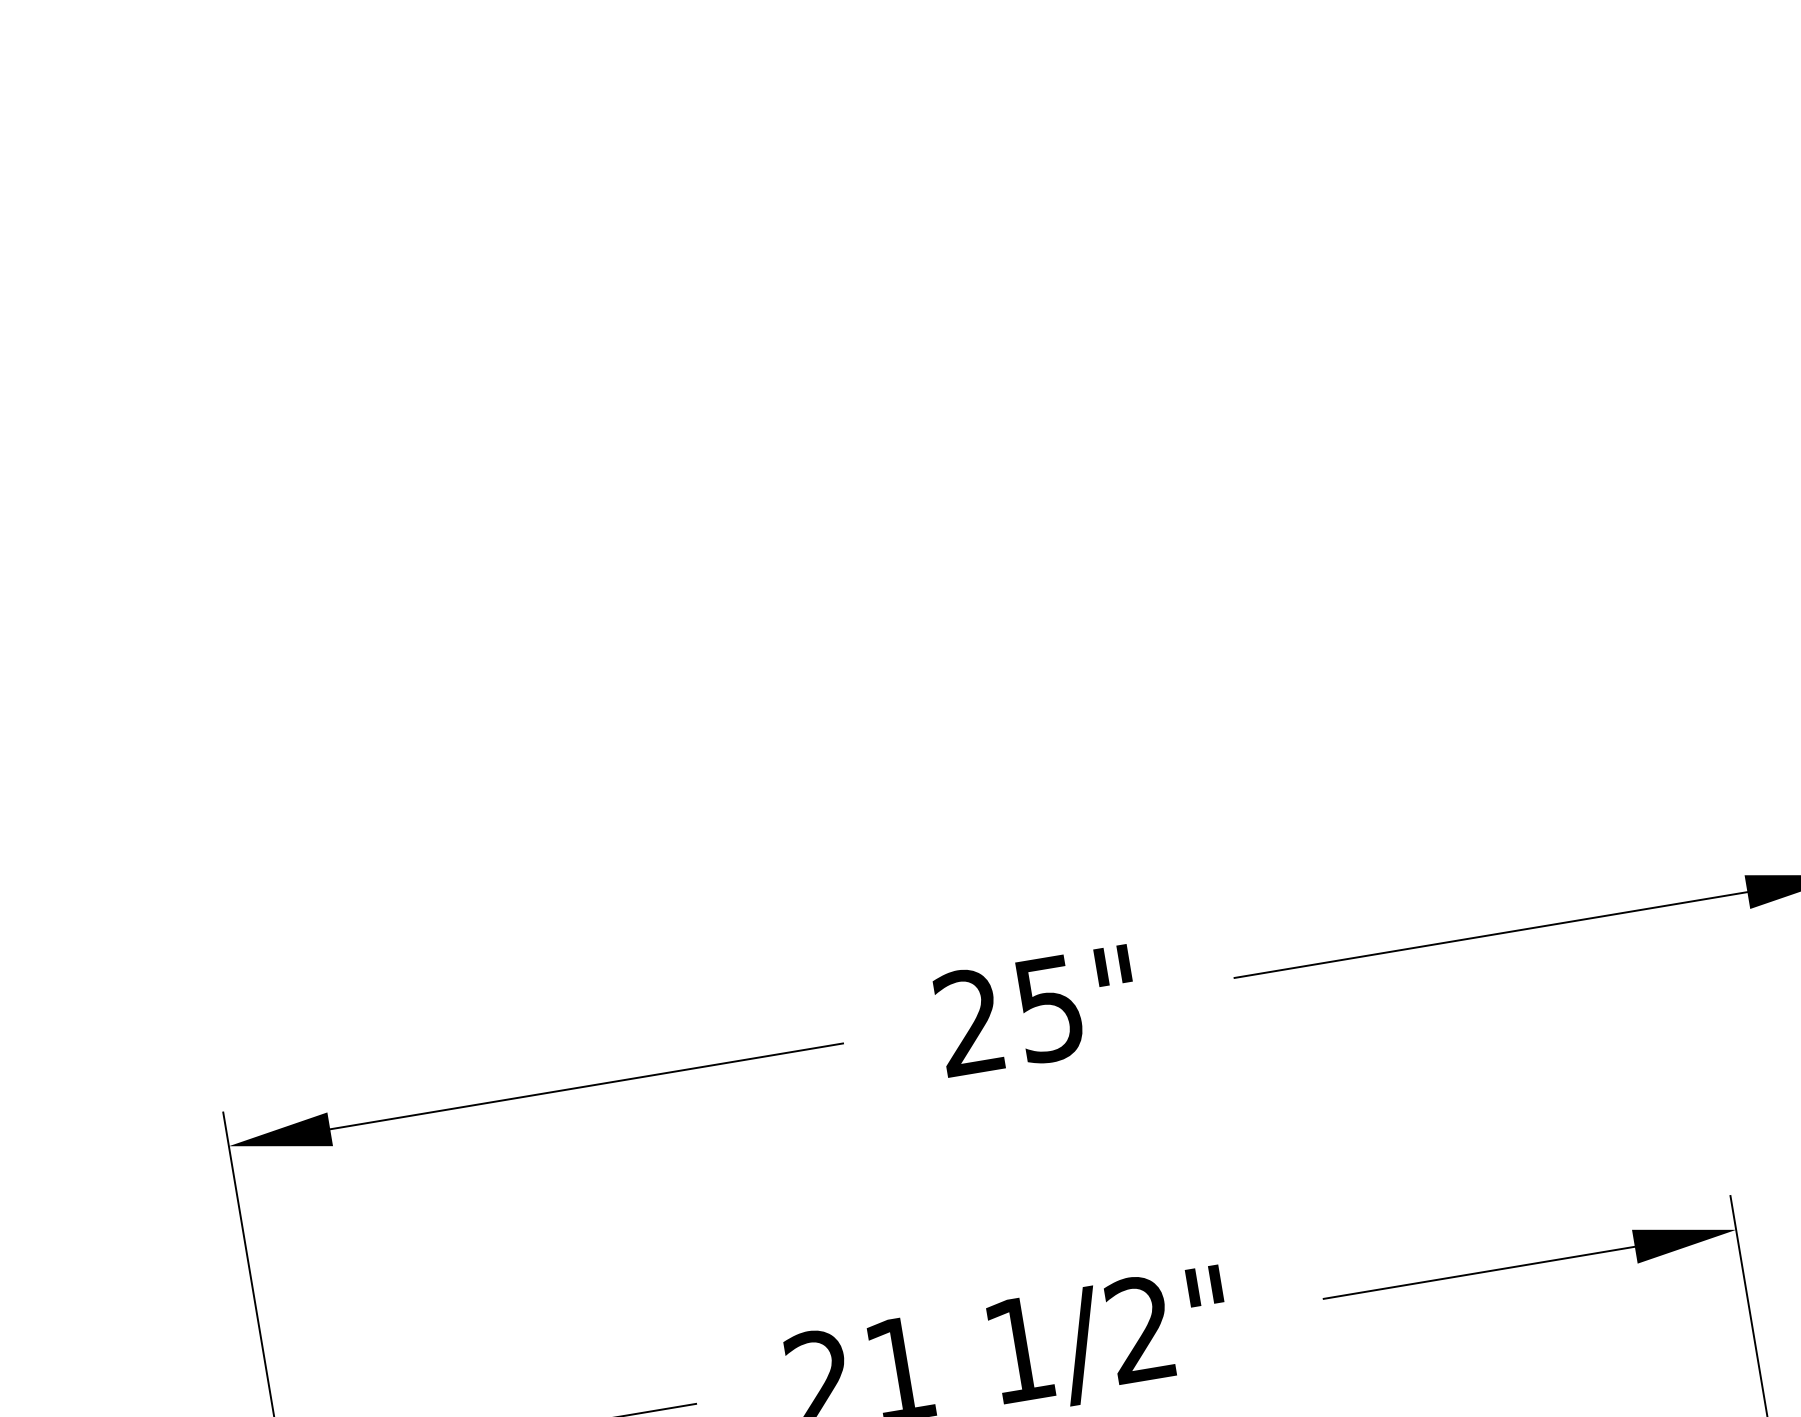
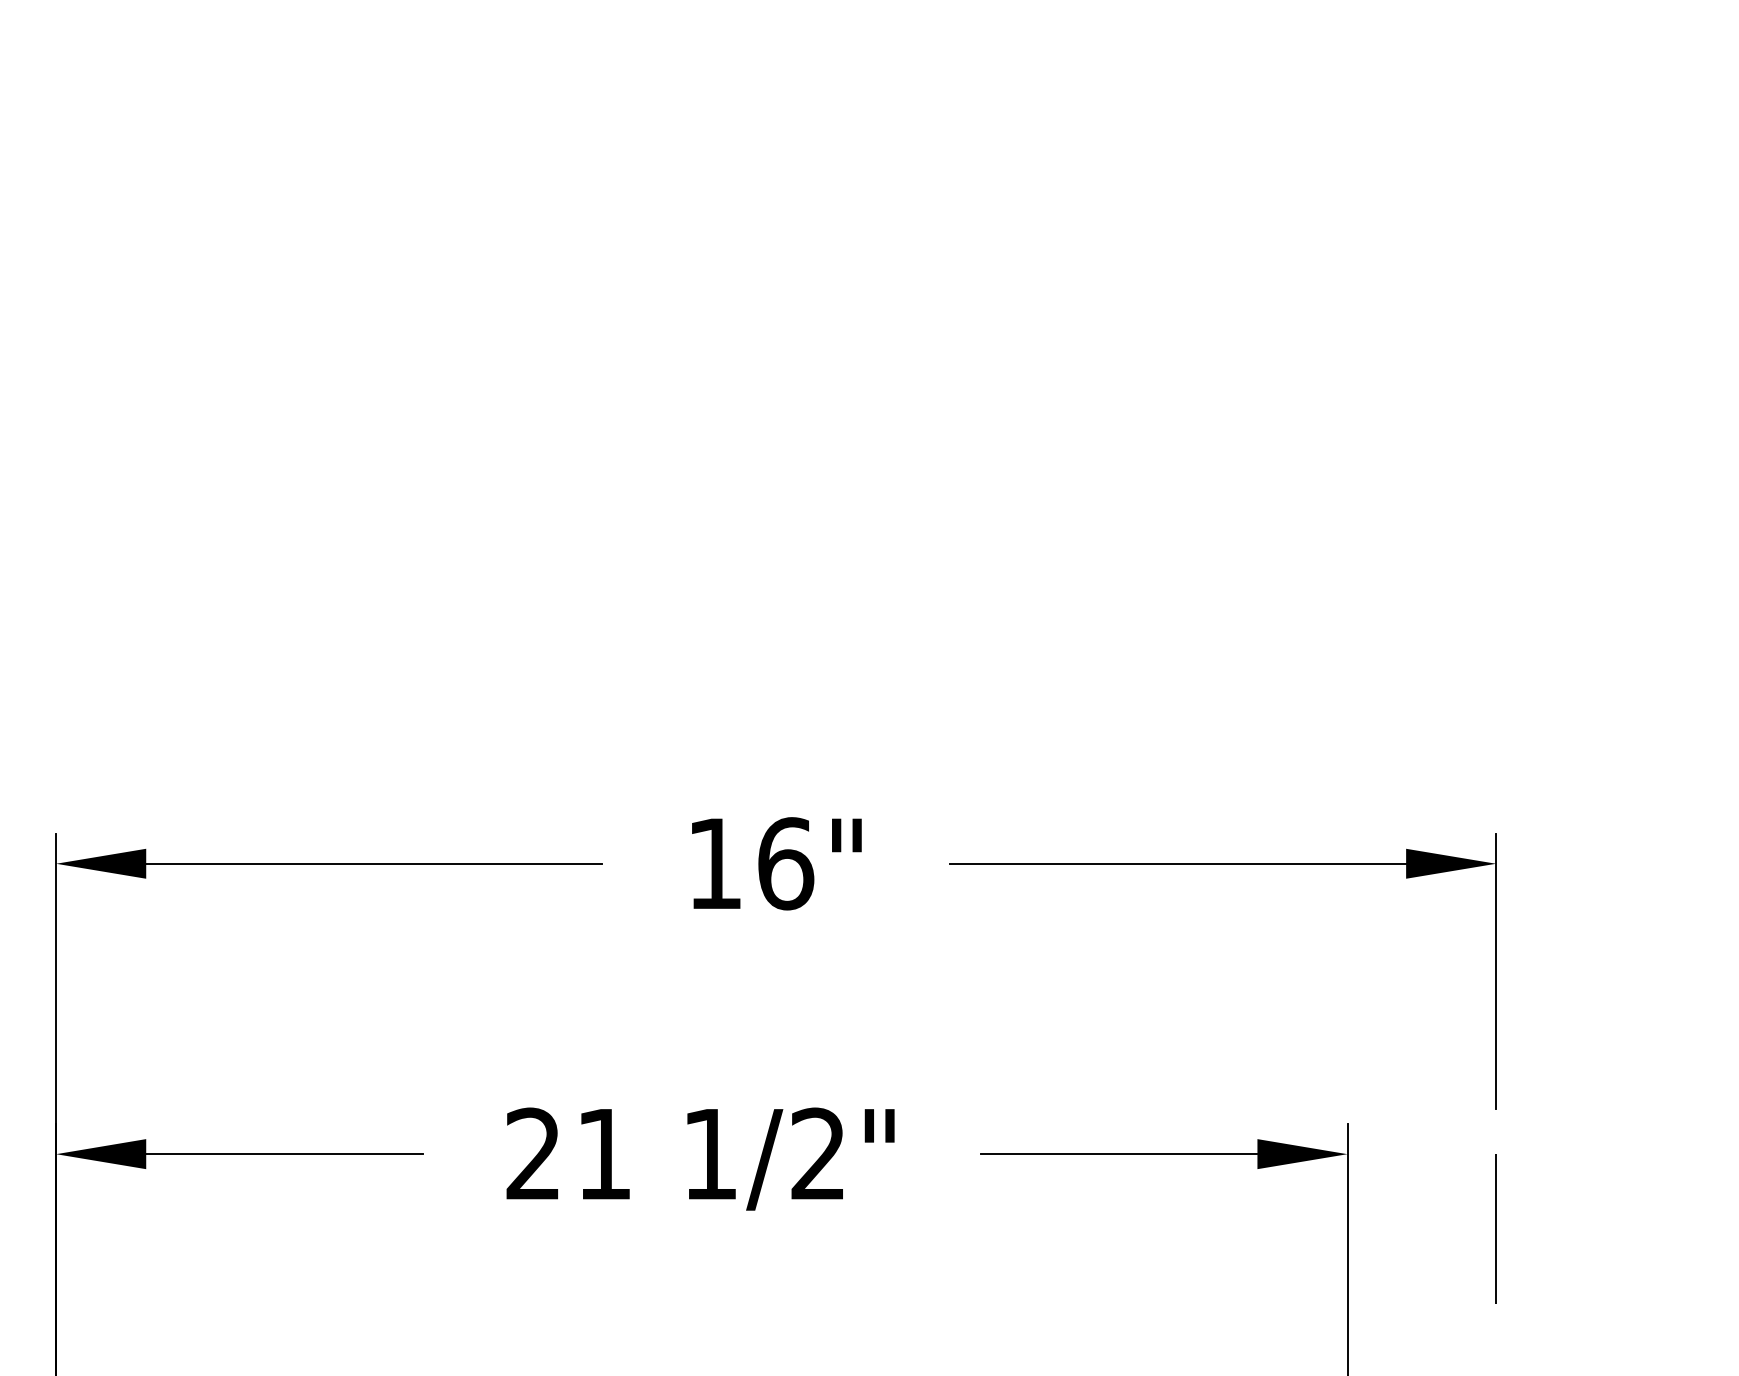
text: (1011, 1015) -> (751, 863), 25" -> 16"

